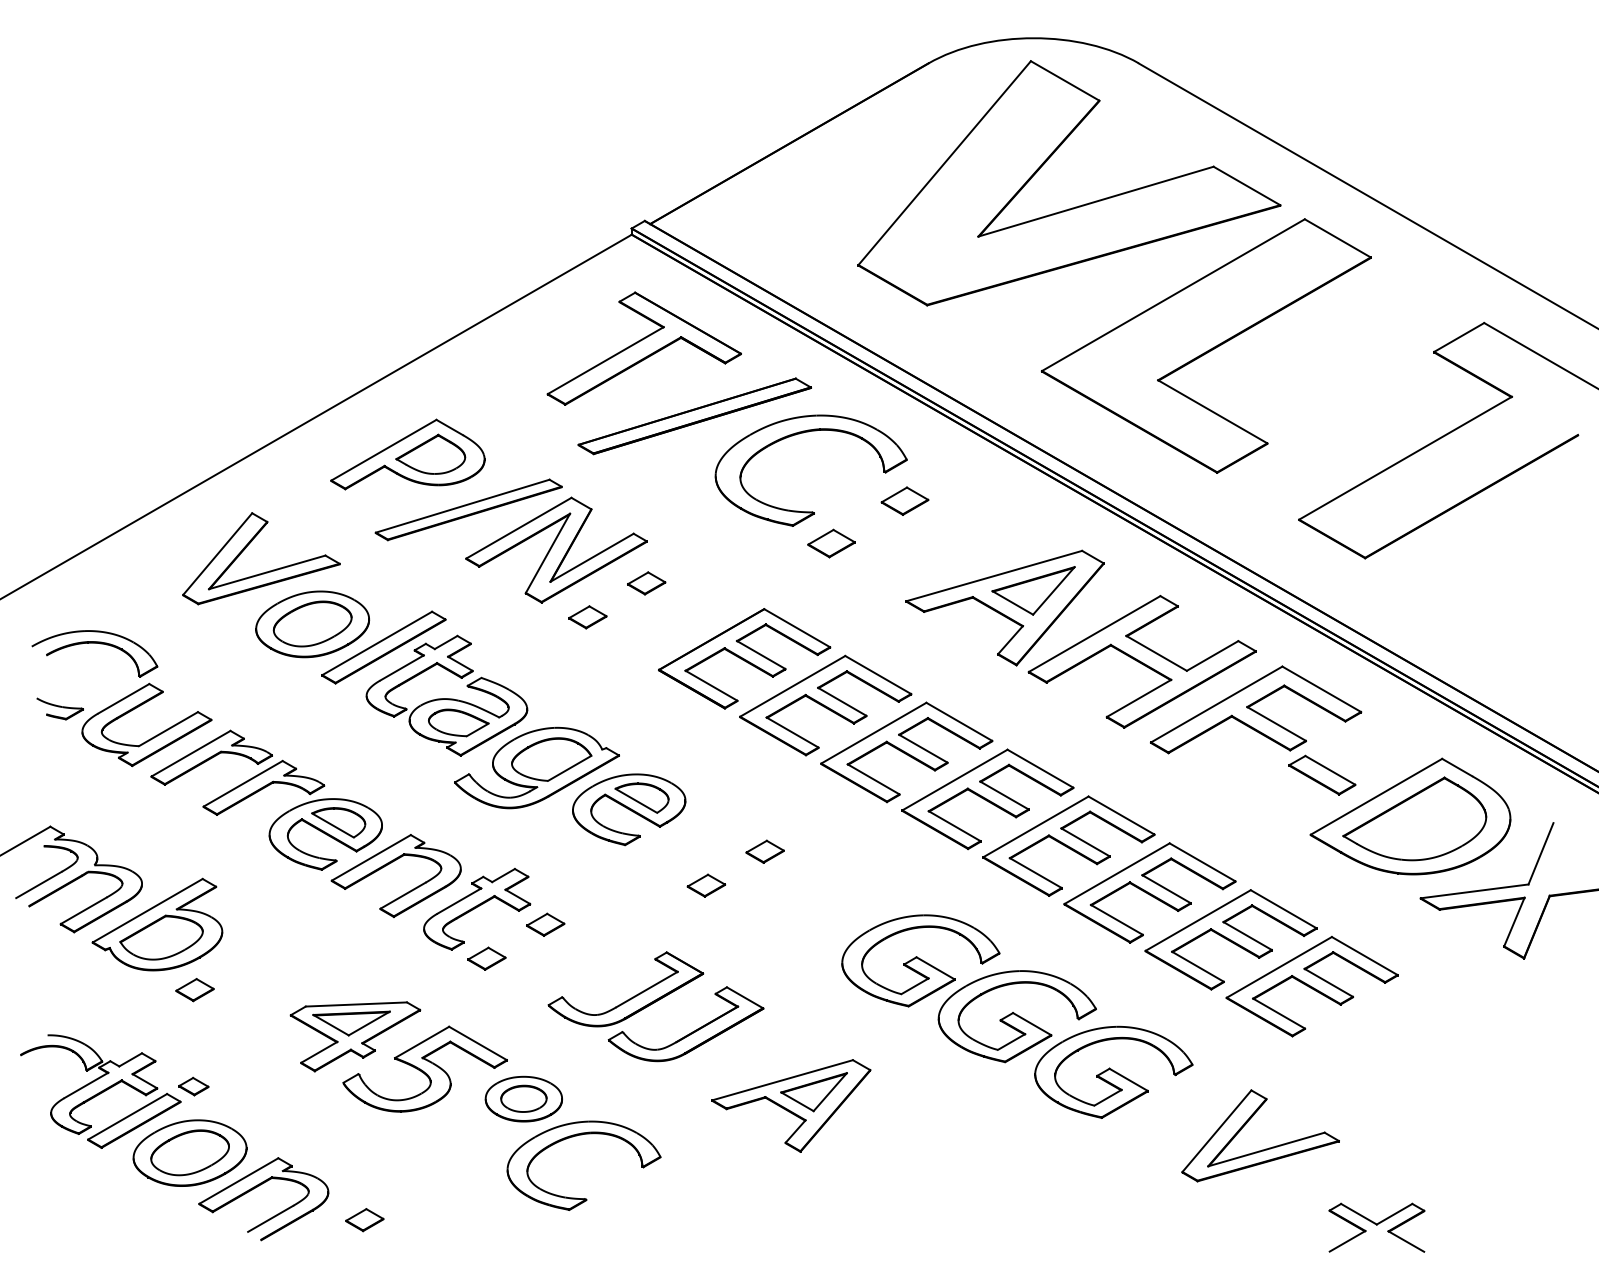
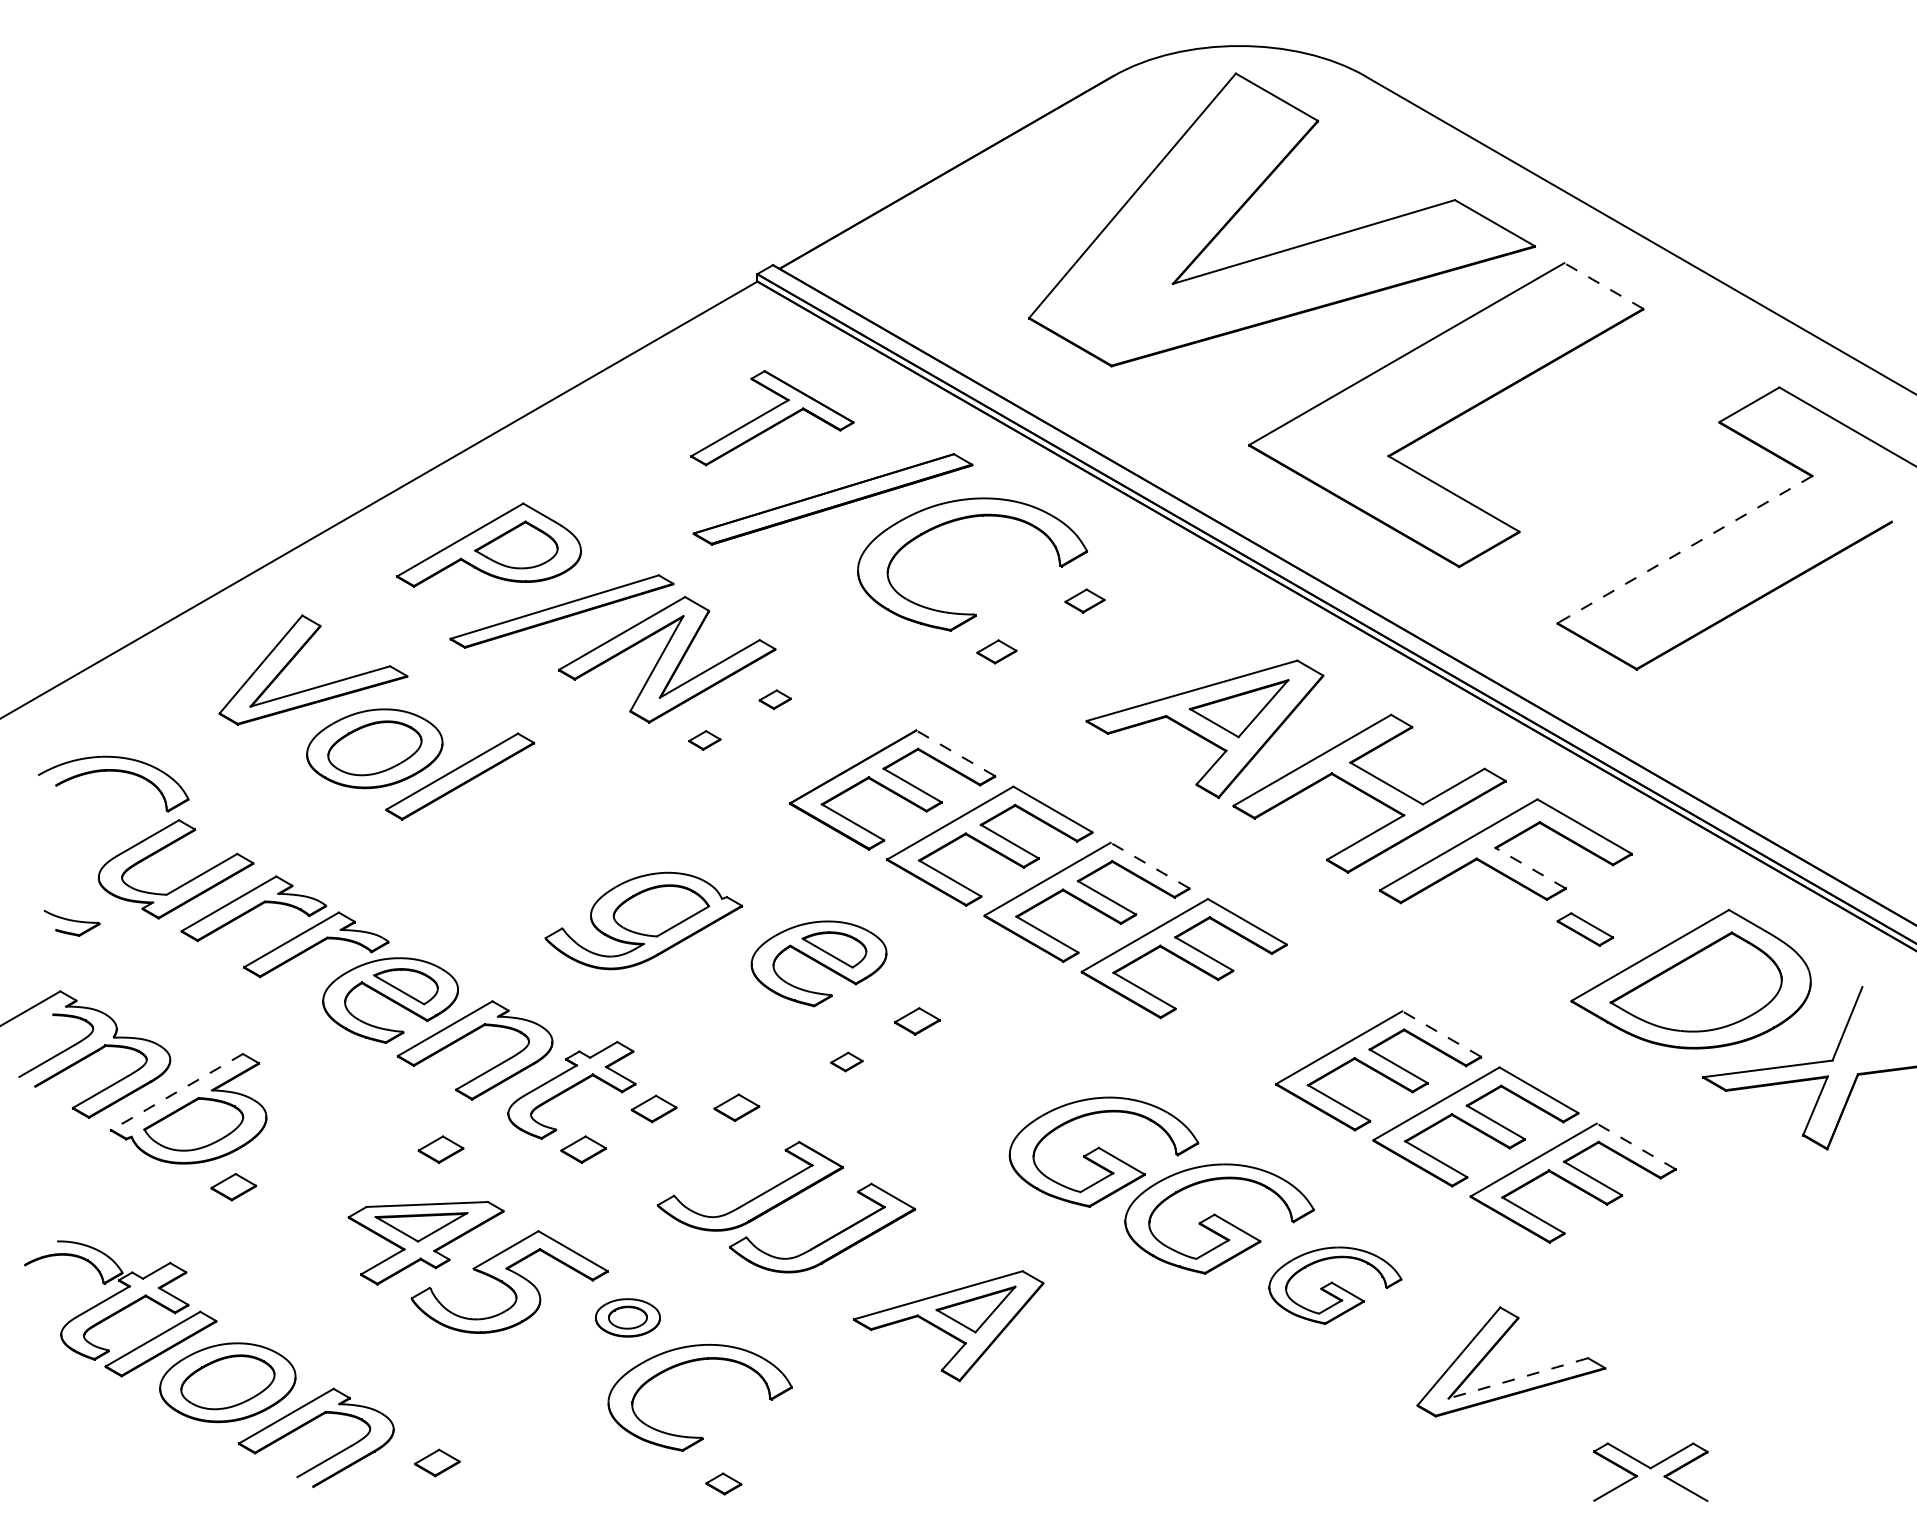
line: (1337, 238) -> (1603, 286), solid -> dashed
part: (643, 348) -> (771, 418), size x0.7
line: (1405, 458) -> (1685, 549), solid -> dashed
part: (904, 500) -> (1084, 600), size x0.7
part: (831, 543) -> (996, 651), size x0.7
part: (646, 583) -> (775, 699), size x0.7
part: (587, 617) -> (704, 740), size x0.7
line: (797, 628) -> (956, 753), solid -> dashed
part: (446, 695) -> (535, 834), removed
part: (59, 708) -> (71, 922), moved
line: (959, 721) -> (1150, 865), solid -> dashed
line: (1276, 723) -> (1530, 867), solid -> dashed
part: (1322, 774) -> (1585, 928), size x0.7
part: (629, 809) -> (819, 963), moved
part: (1068, 845) -> (1281, 1013), removed
line: (1202, 862) -> (1441, 1034), solid -> dashed
part: (706, 885) -> (847, 1061), size x0.7
line: (147, 910) -> (176, 1091), solid -> dashed
part: (614, 923) -> (736, 1107), added
line: (1364, 956) -> (1635, 1146), solid -> dashed
part: (367, 958) -> (440, 1149), added
part: (1113, 1071) -> (1334, 1284), size x0.7
part: (193, 1086) -> (723, 1483), moved
part: (523, 1098) -> (627, 1317), size x0.7
line: (1266, 1149) -> (1518, 1378), solid -> dashed

